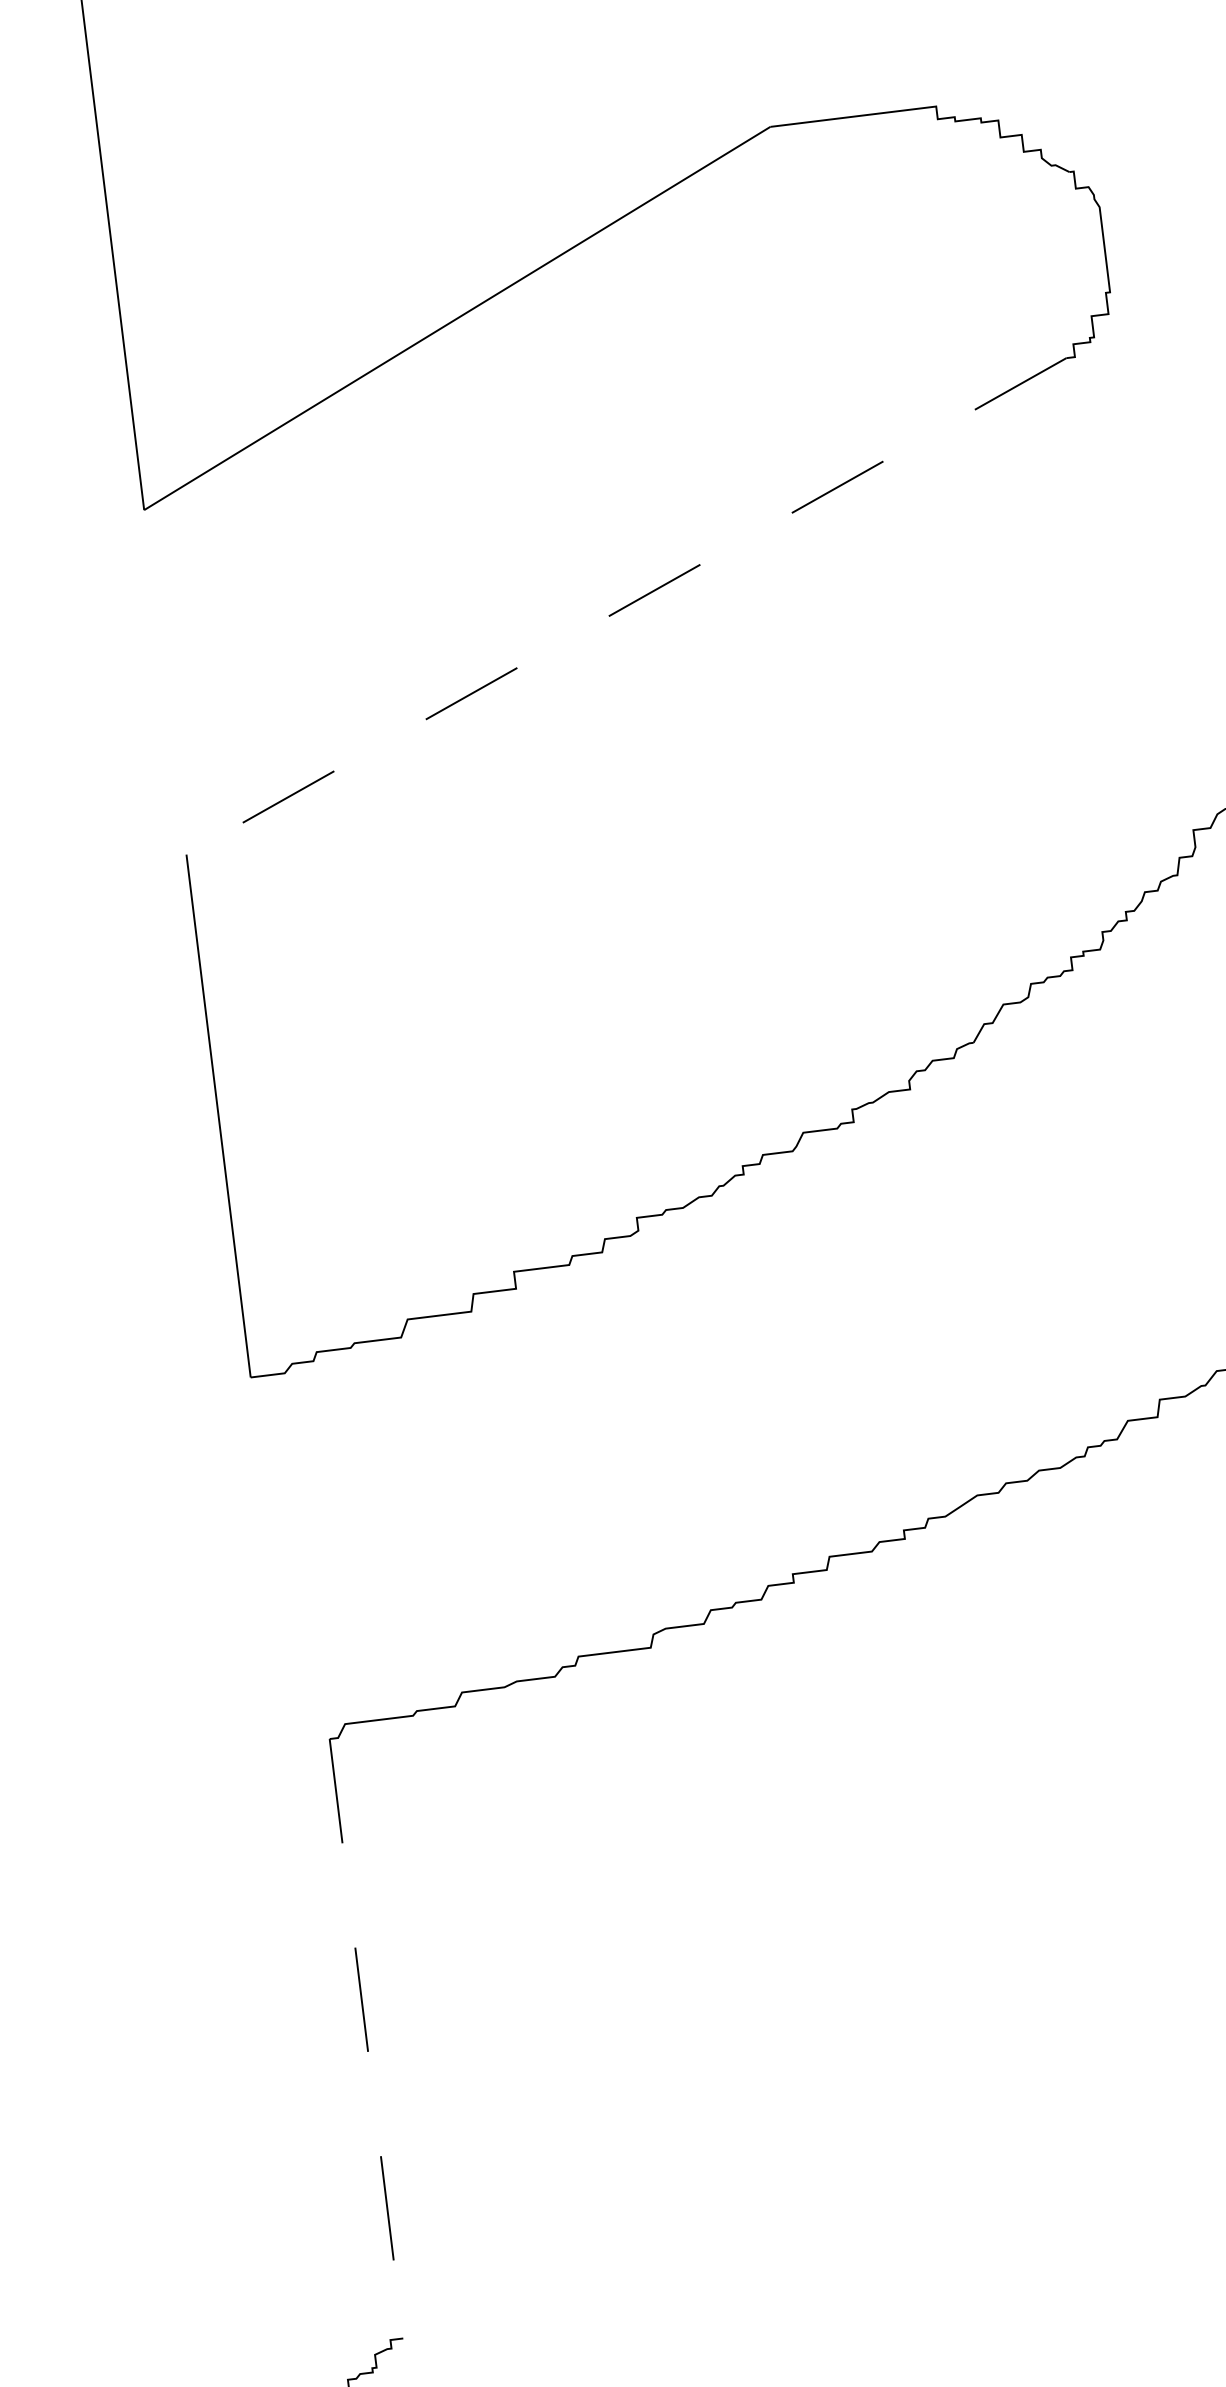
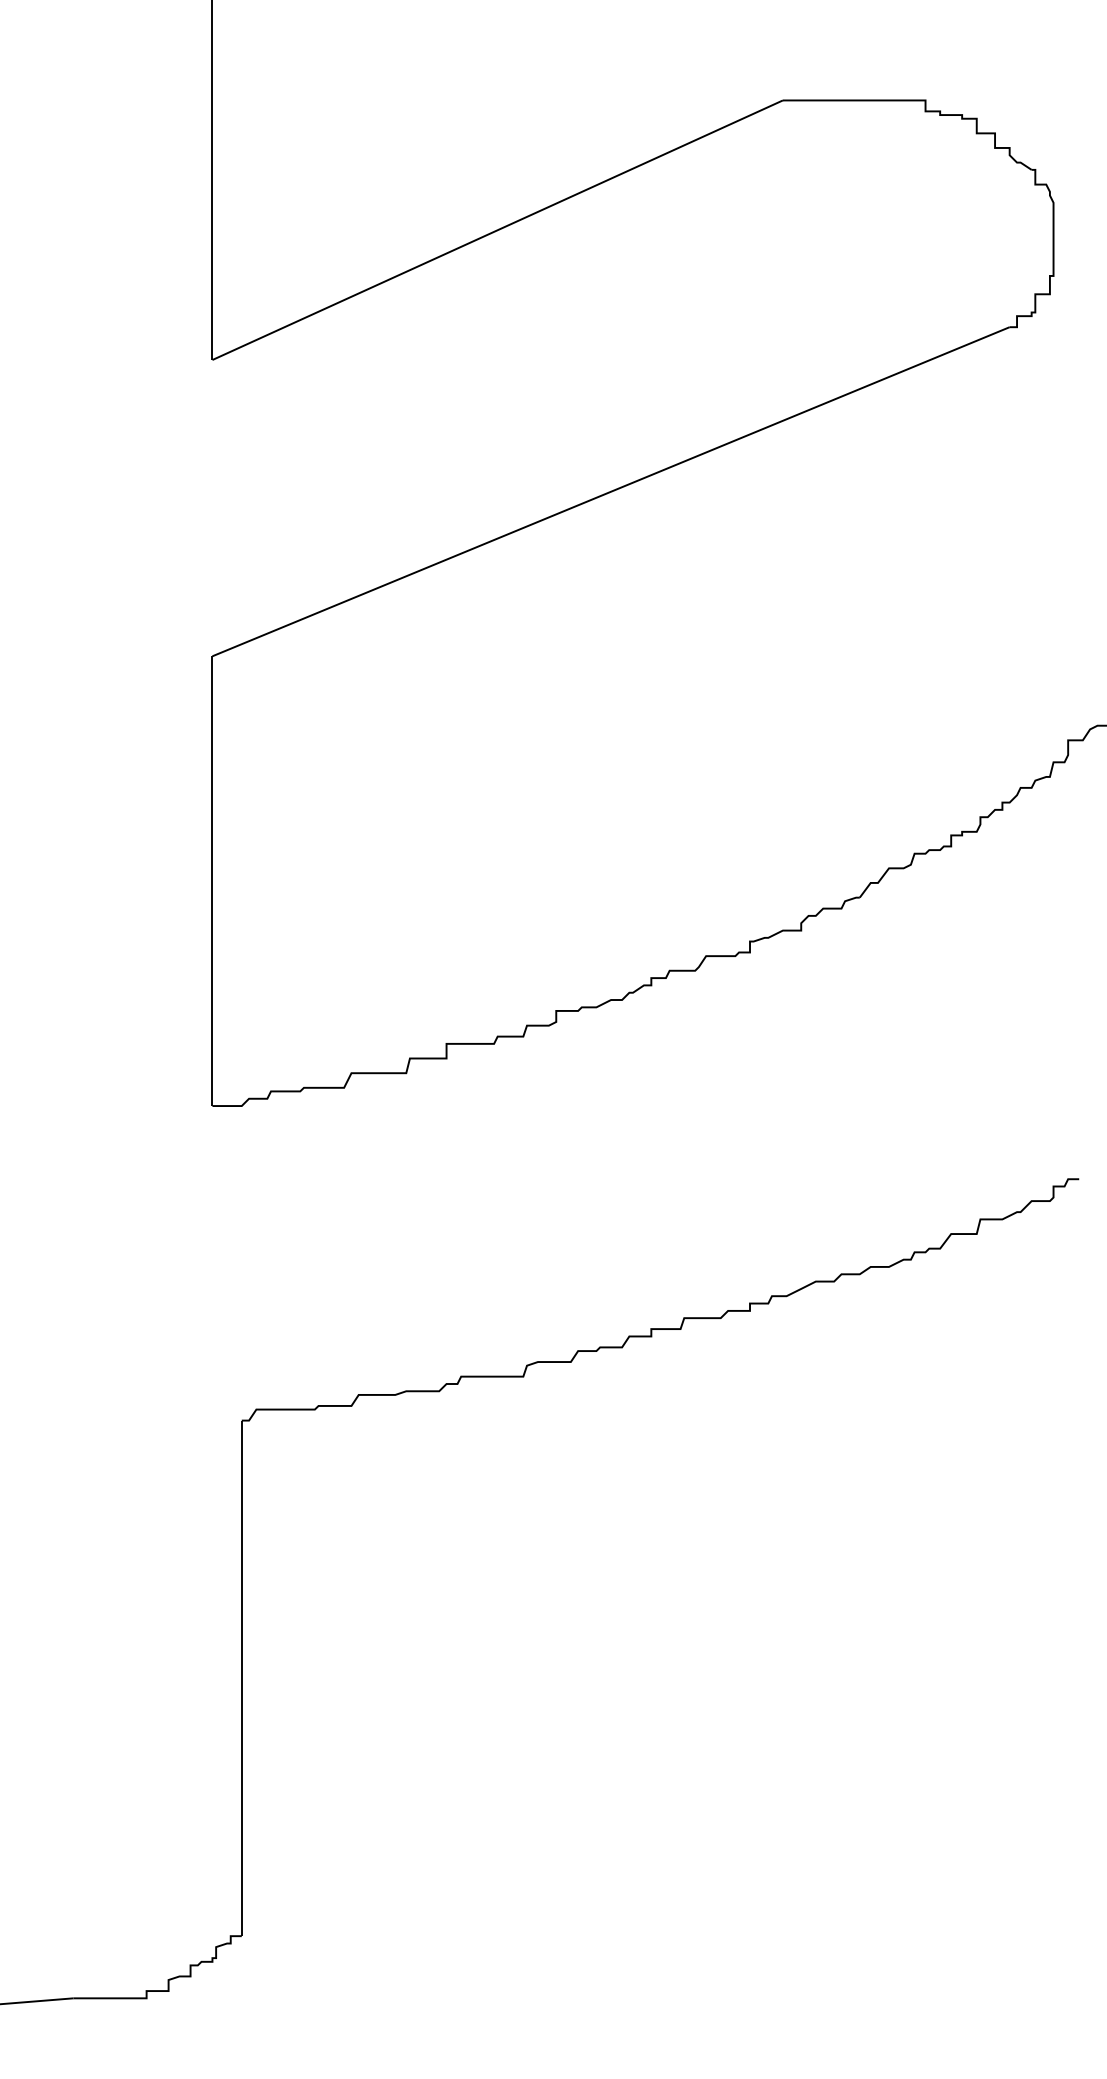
line: (625, 606) -> (610, 491), dashed -> solid
line: (366, 2038) -> (241, 1678), dashed -> solid

